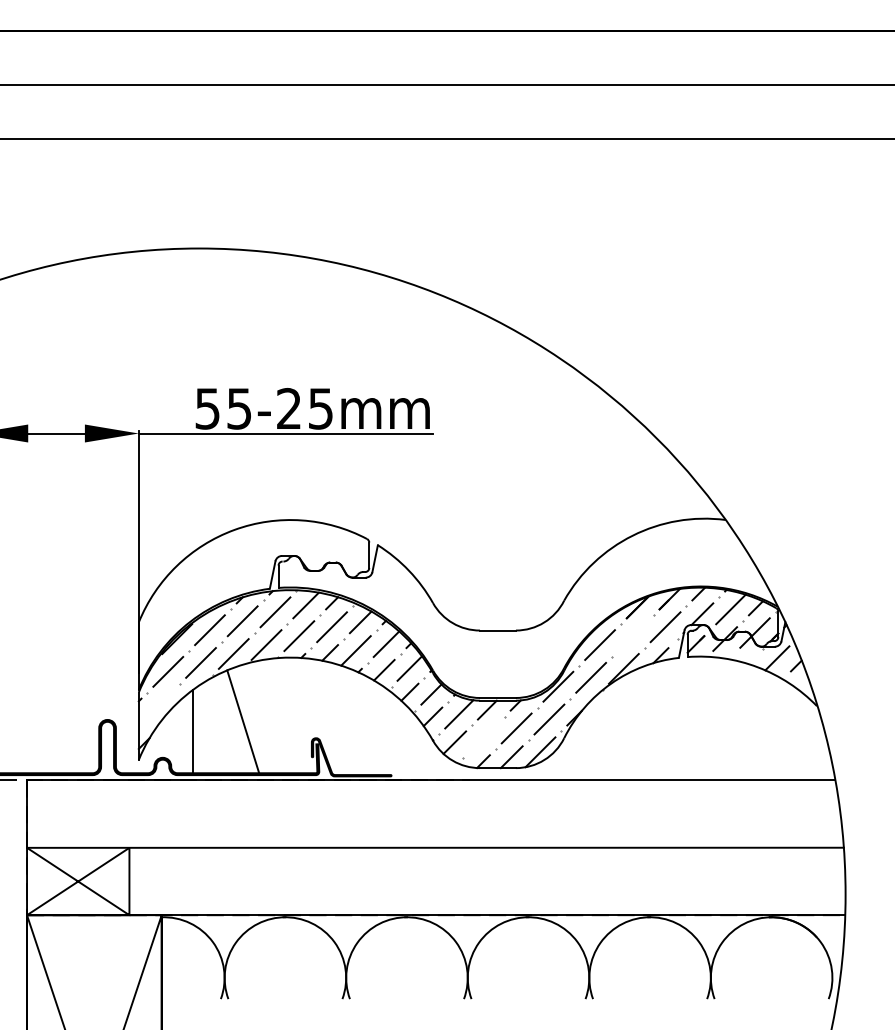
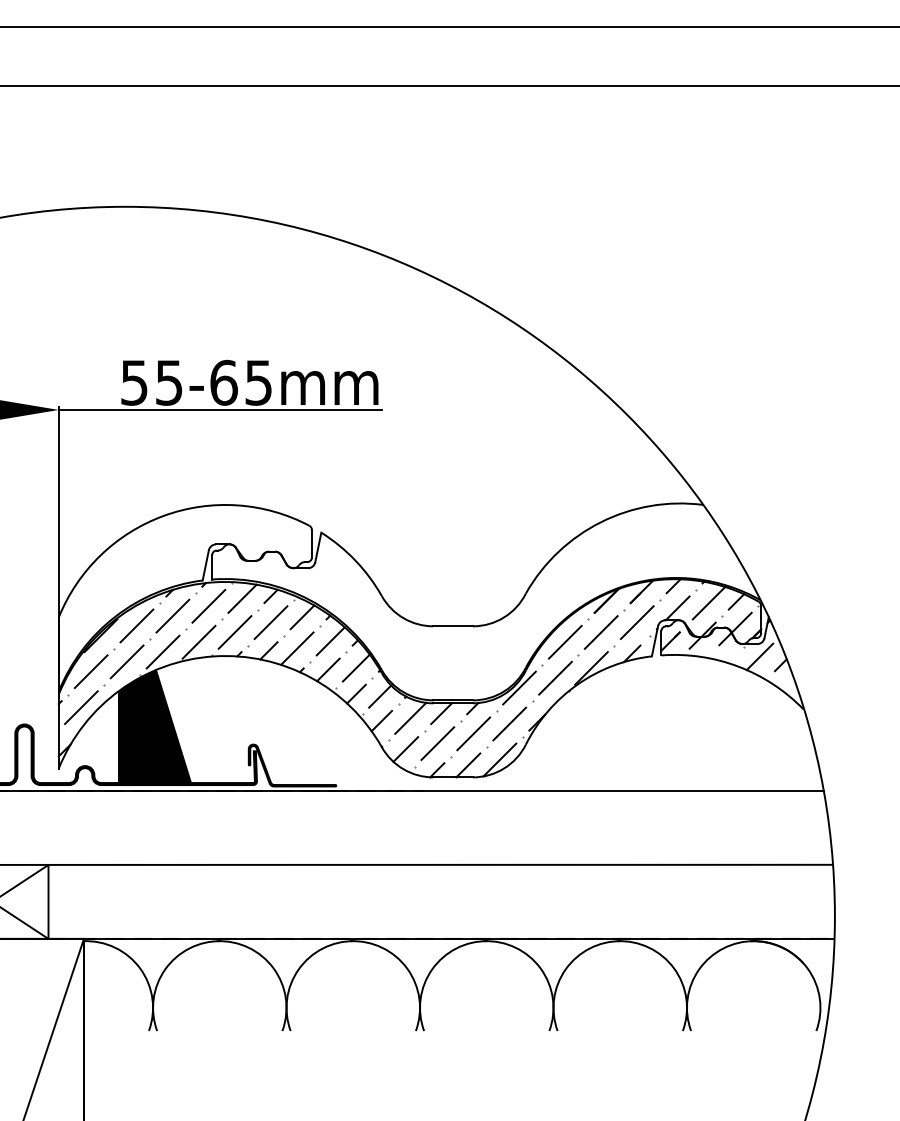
text: (289, 408) -> (224, 382), 55-25mm -> 55-65mm
line: (632, 636) -> (600, 632), added
line: (159, 704) -> (81, 707), added
fill: (226, 721) -> (155, 726), added
line: (483, 737) -> (437, 743), added

